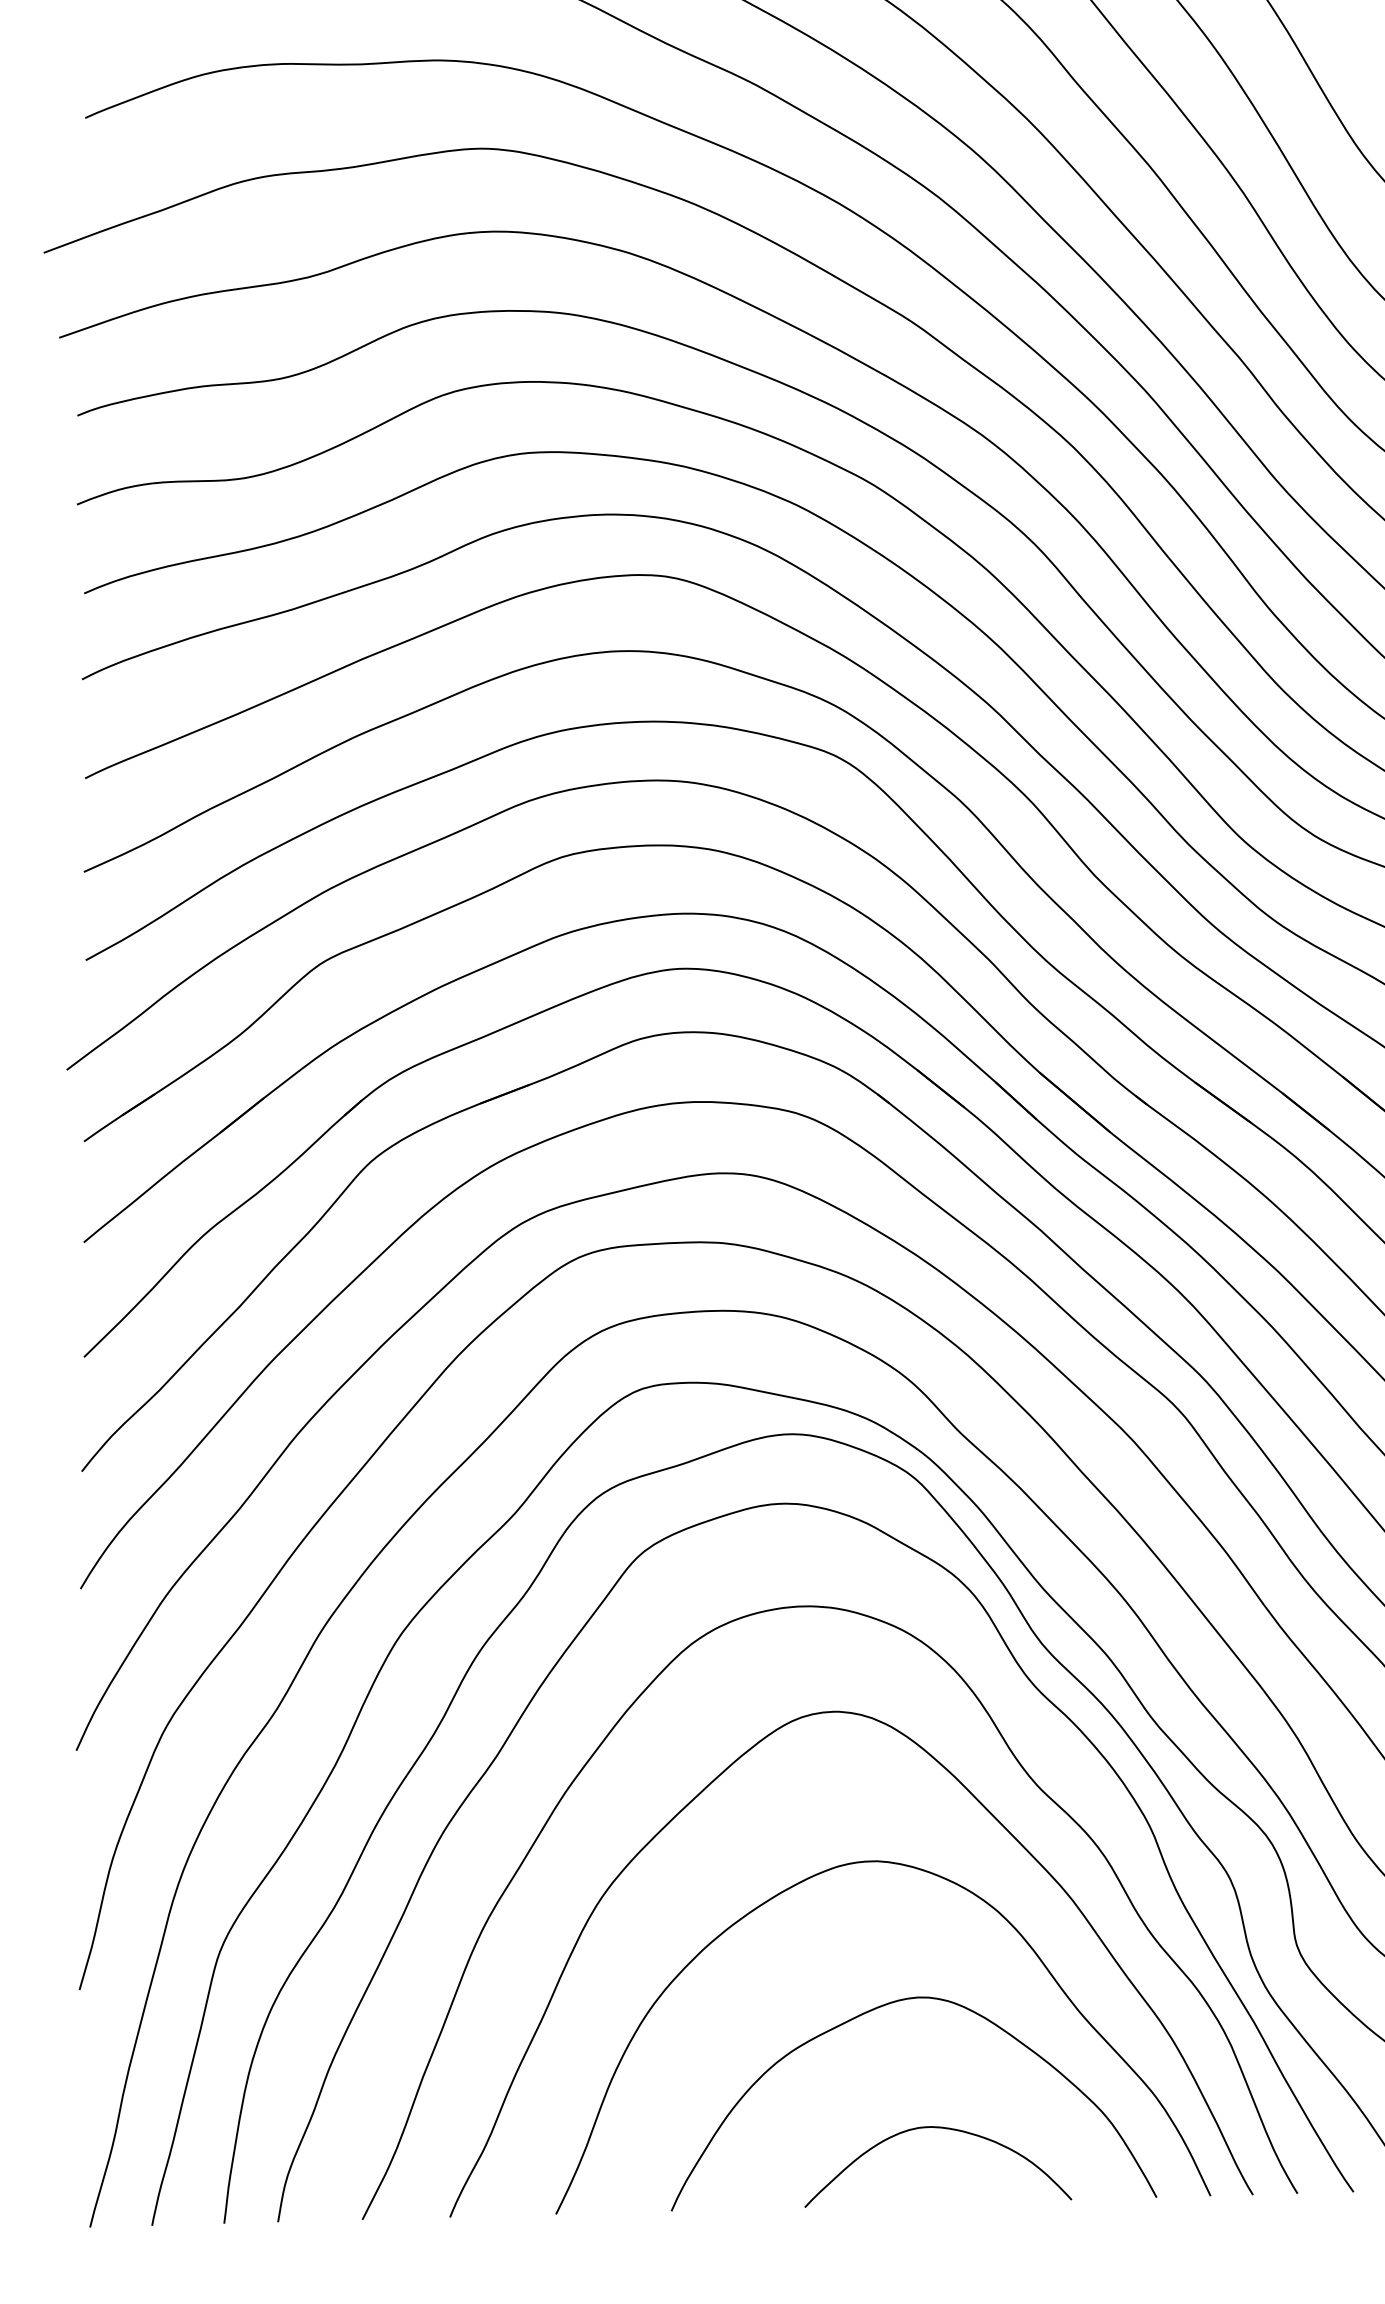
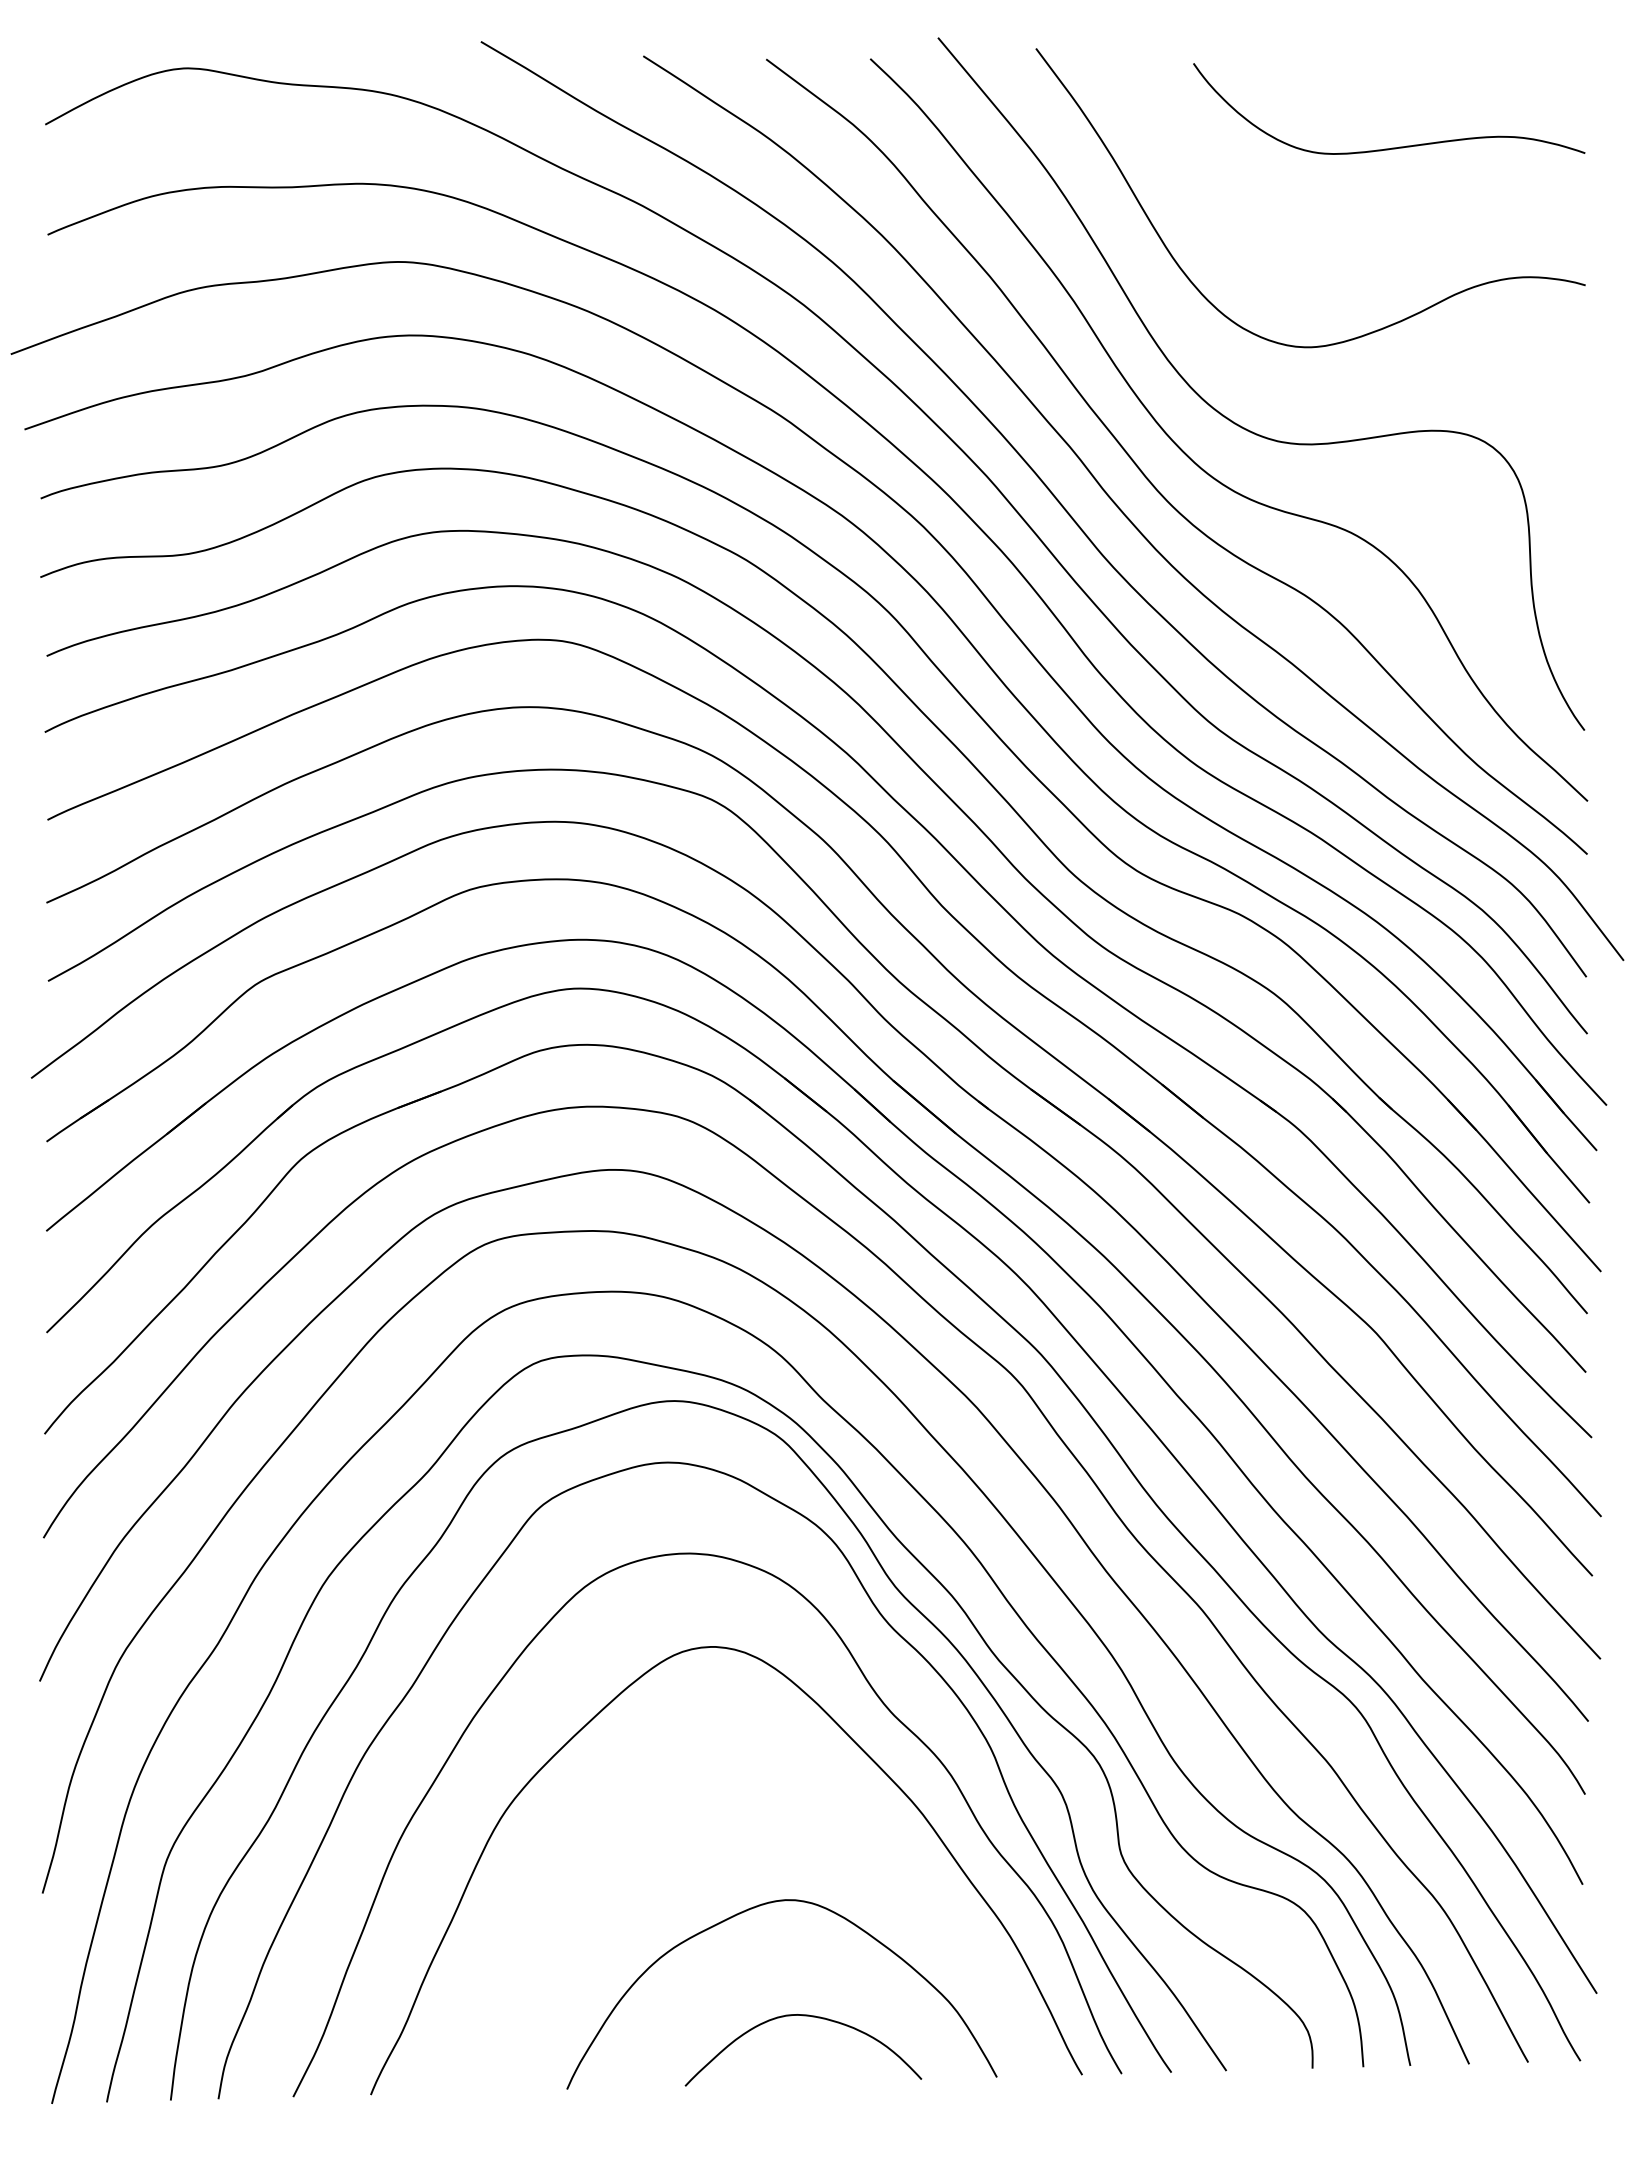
curve: (976, 1897) -> (837, 1811), removed

